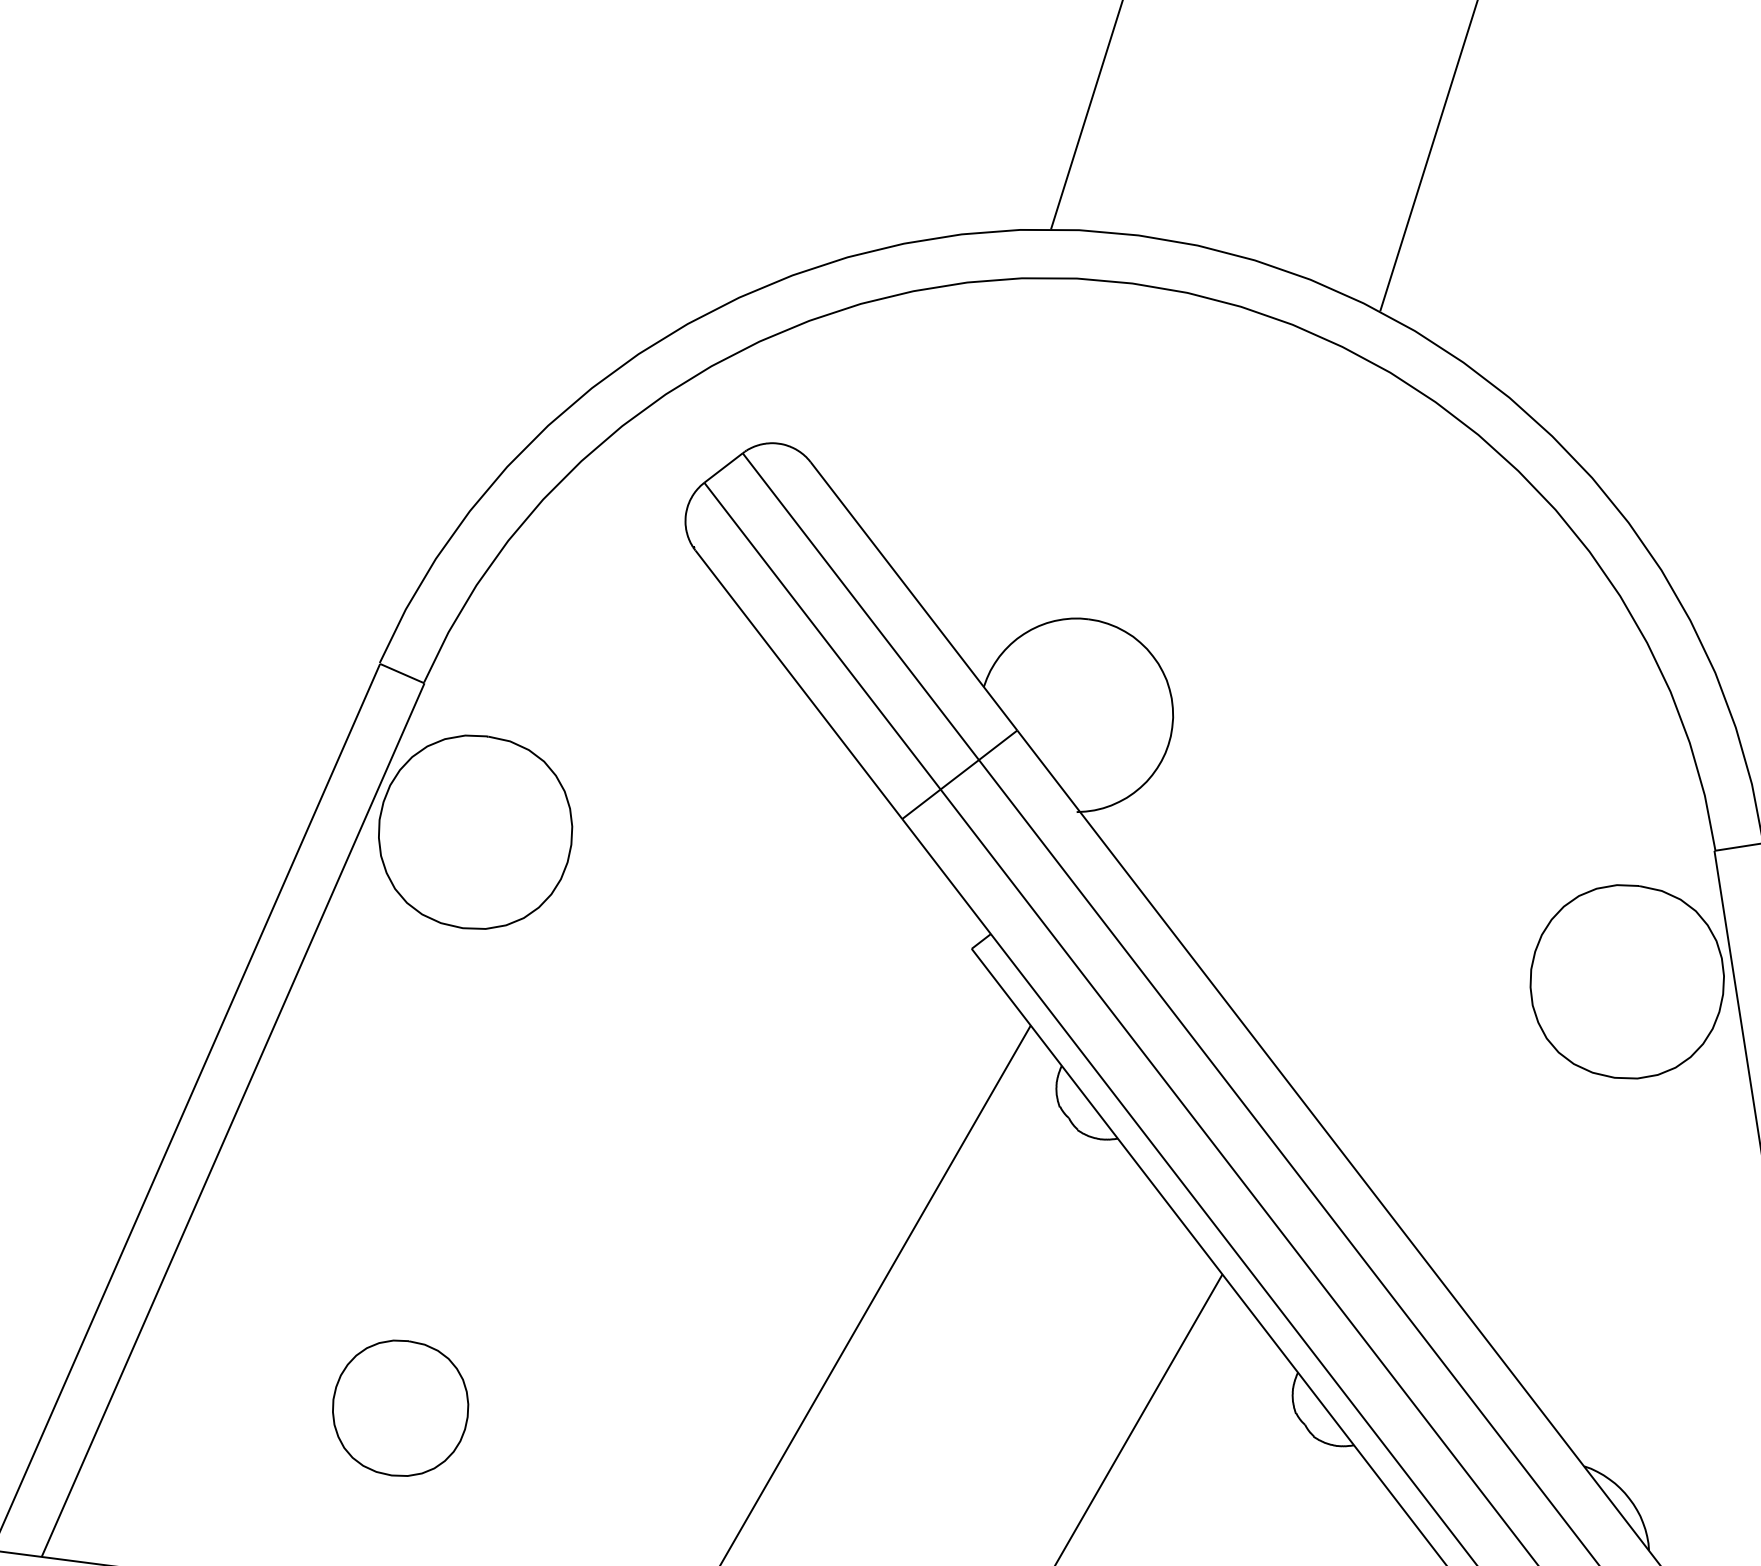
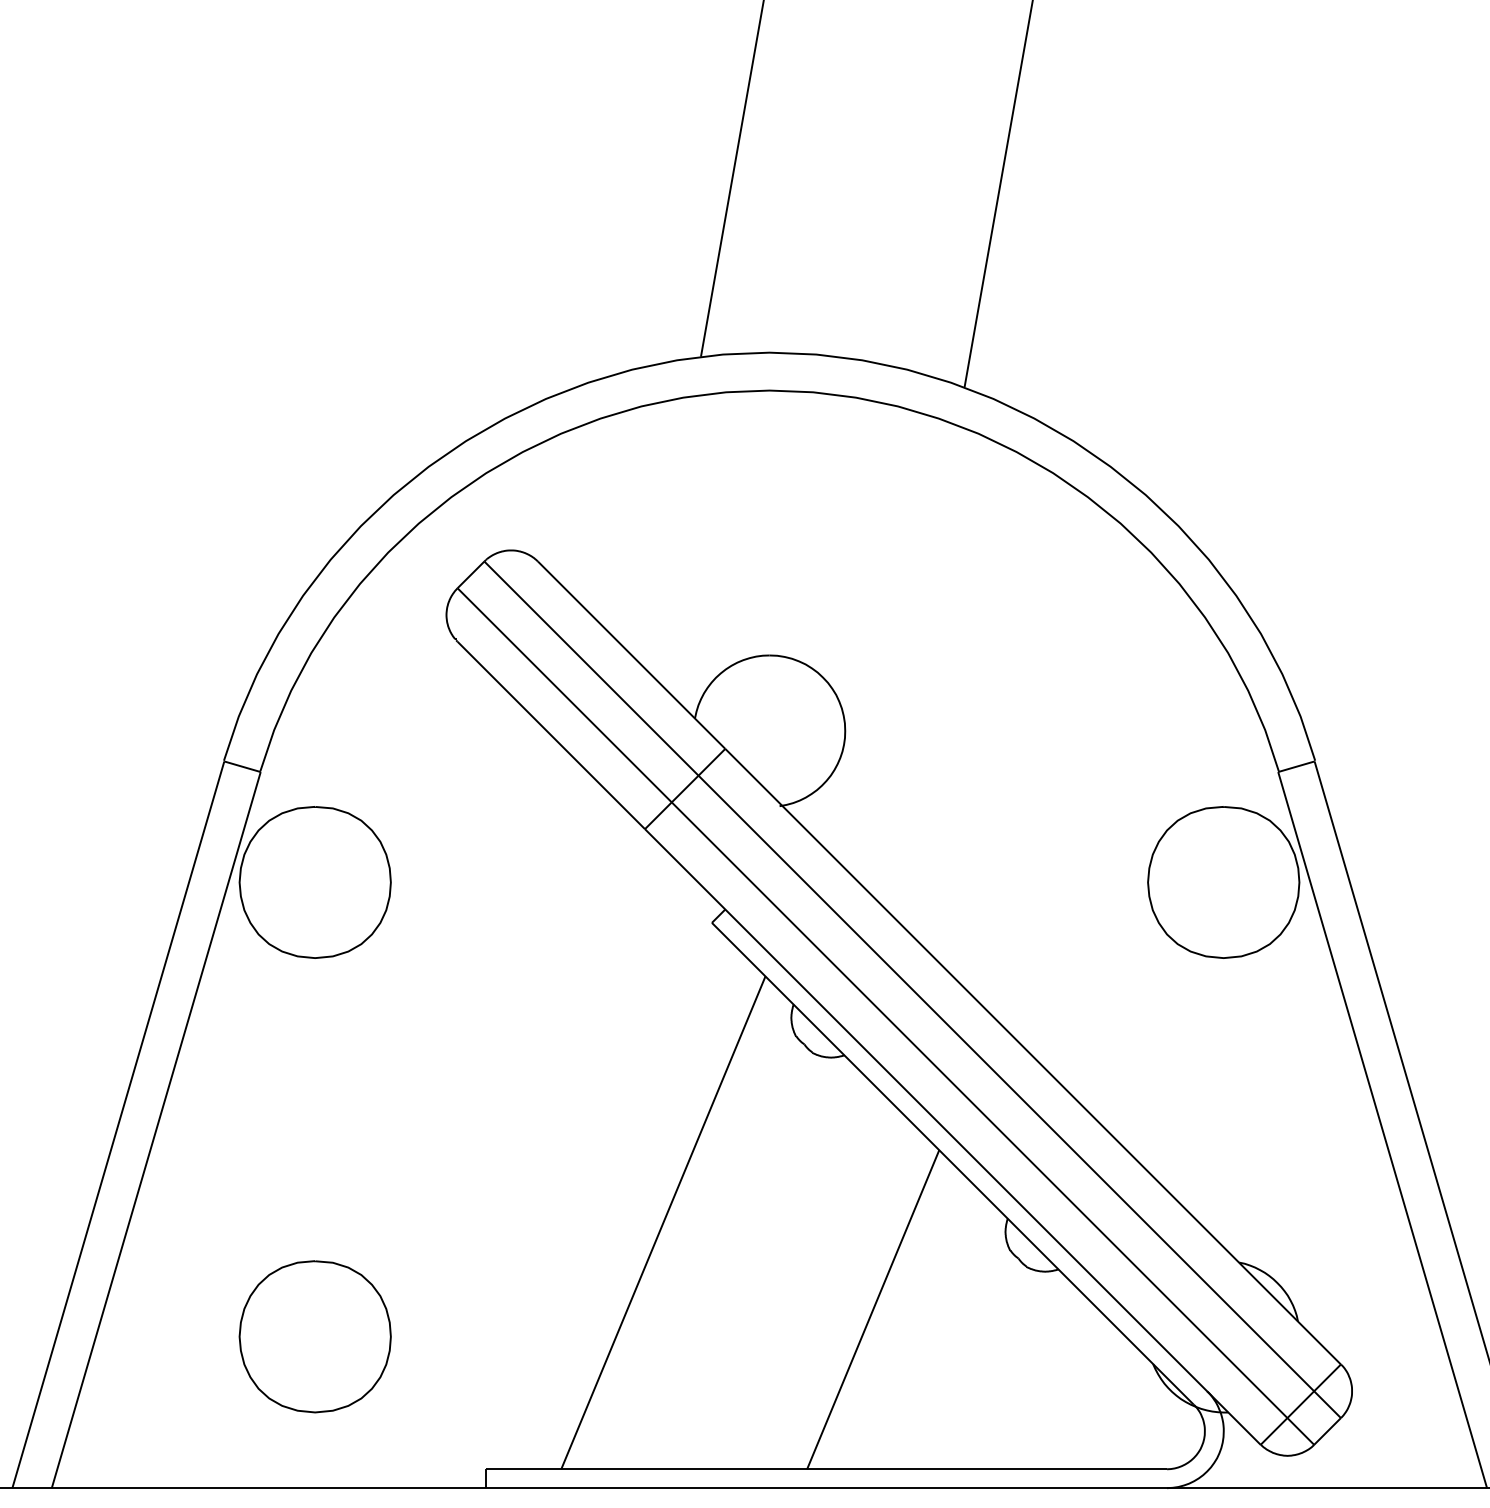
part: (399, 1407) -> (314, 1336), size x1.43

